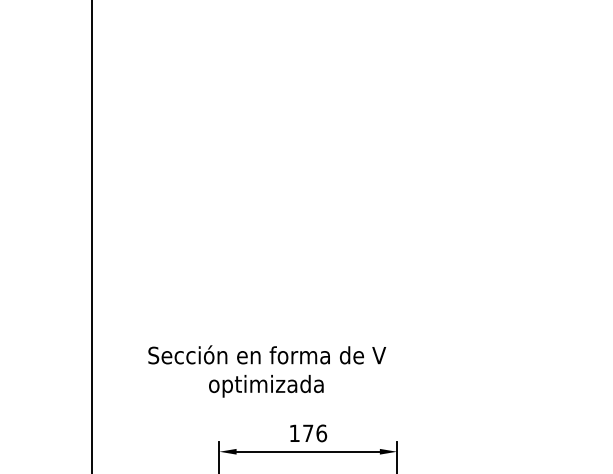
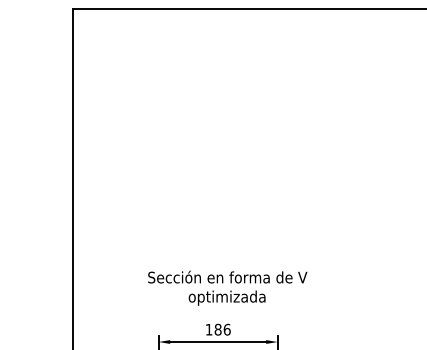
text: (266, 370) -> (227, 287), moved
text: (307, 433) -> (217, 329), 176 -> 186

